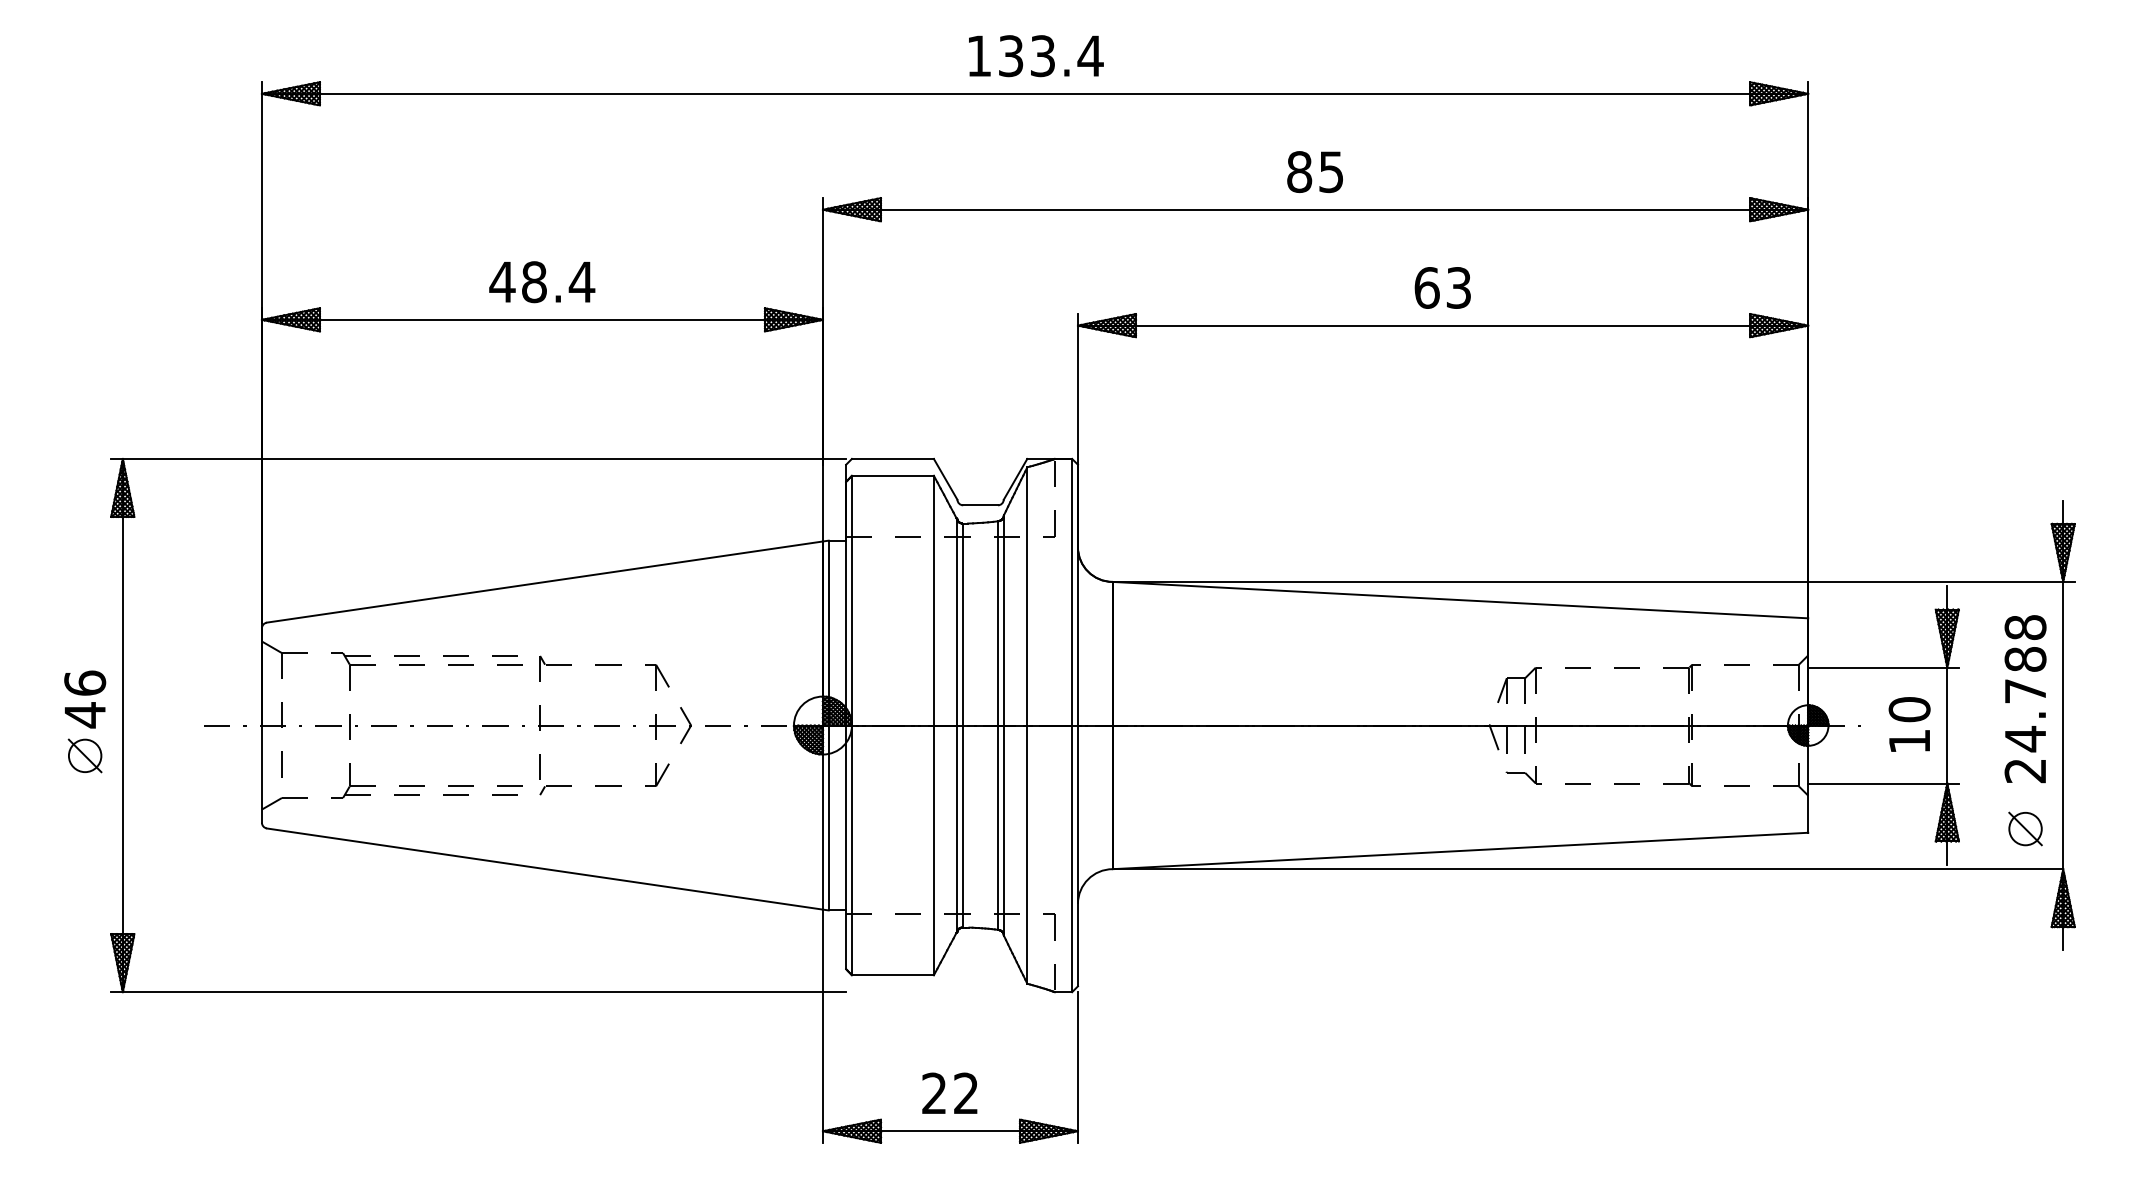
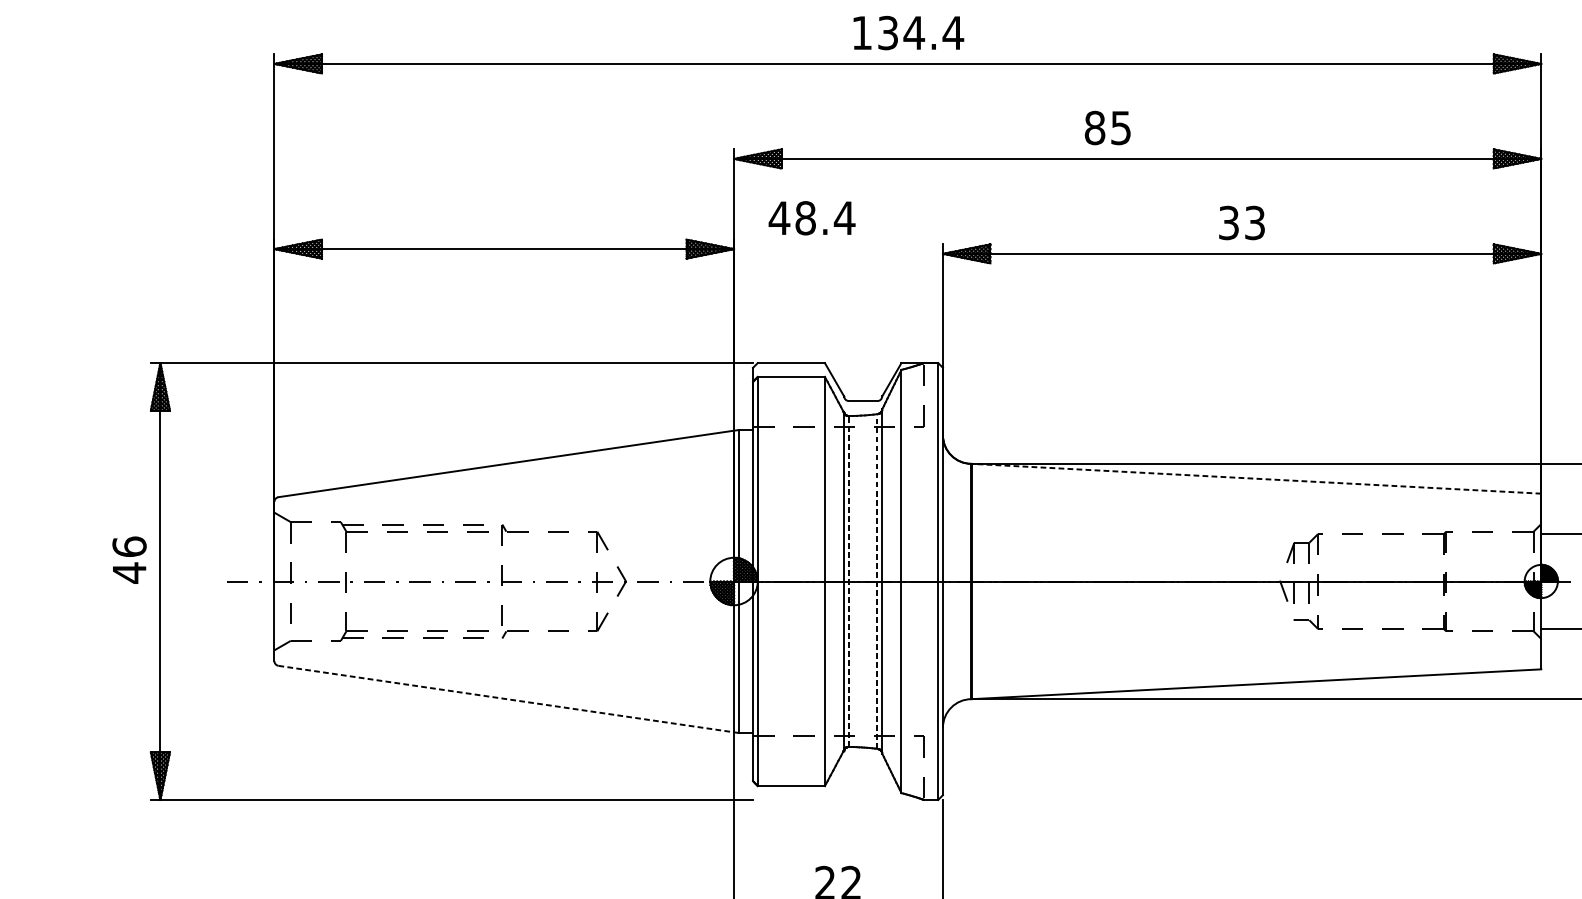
text: (1042, 56) -> (913, 33), 133.4 -> 134.4
text: (1314, 171) -> (1107, 127), moved
text: (542, 282) -> (812, 218), moved
text: (1426, 287) -> (1228, 222), 63 -> 33
line: (1460, 600) -> (1256, 479), solid -> dashed
line: (963, 725) -> (849, 581), solid -> dashed
line: (997, 725) -> (877, 581), solid -> dashed
part: (84, 755) -> (129, 606), removed
line: (544, 869) -> (505, 699), solid -> dashed

